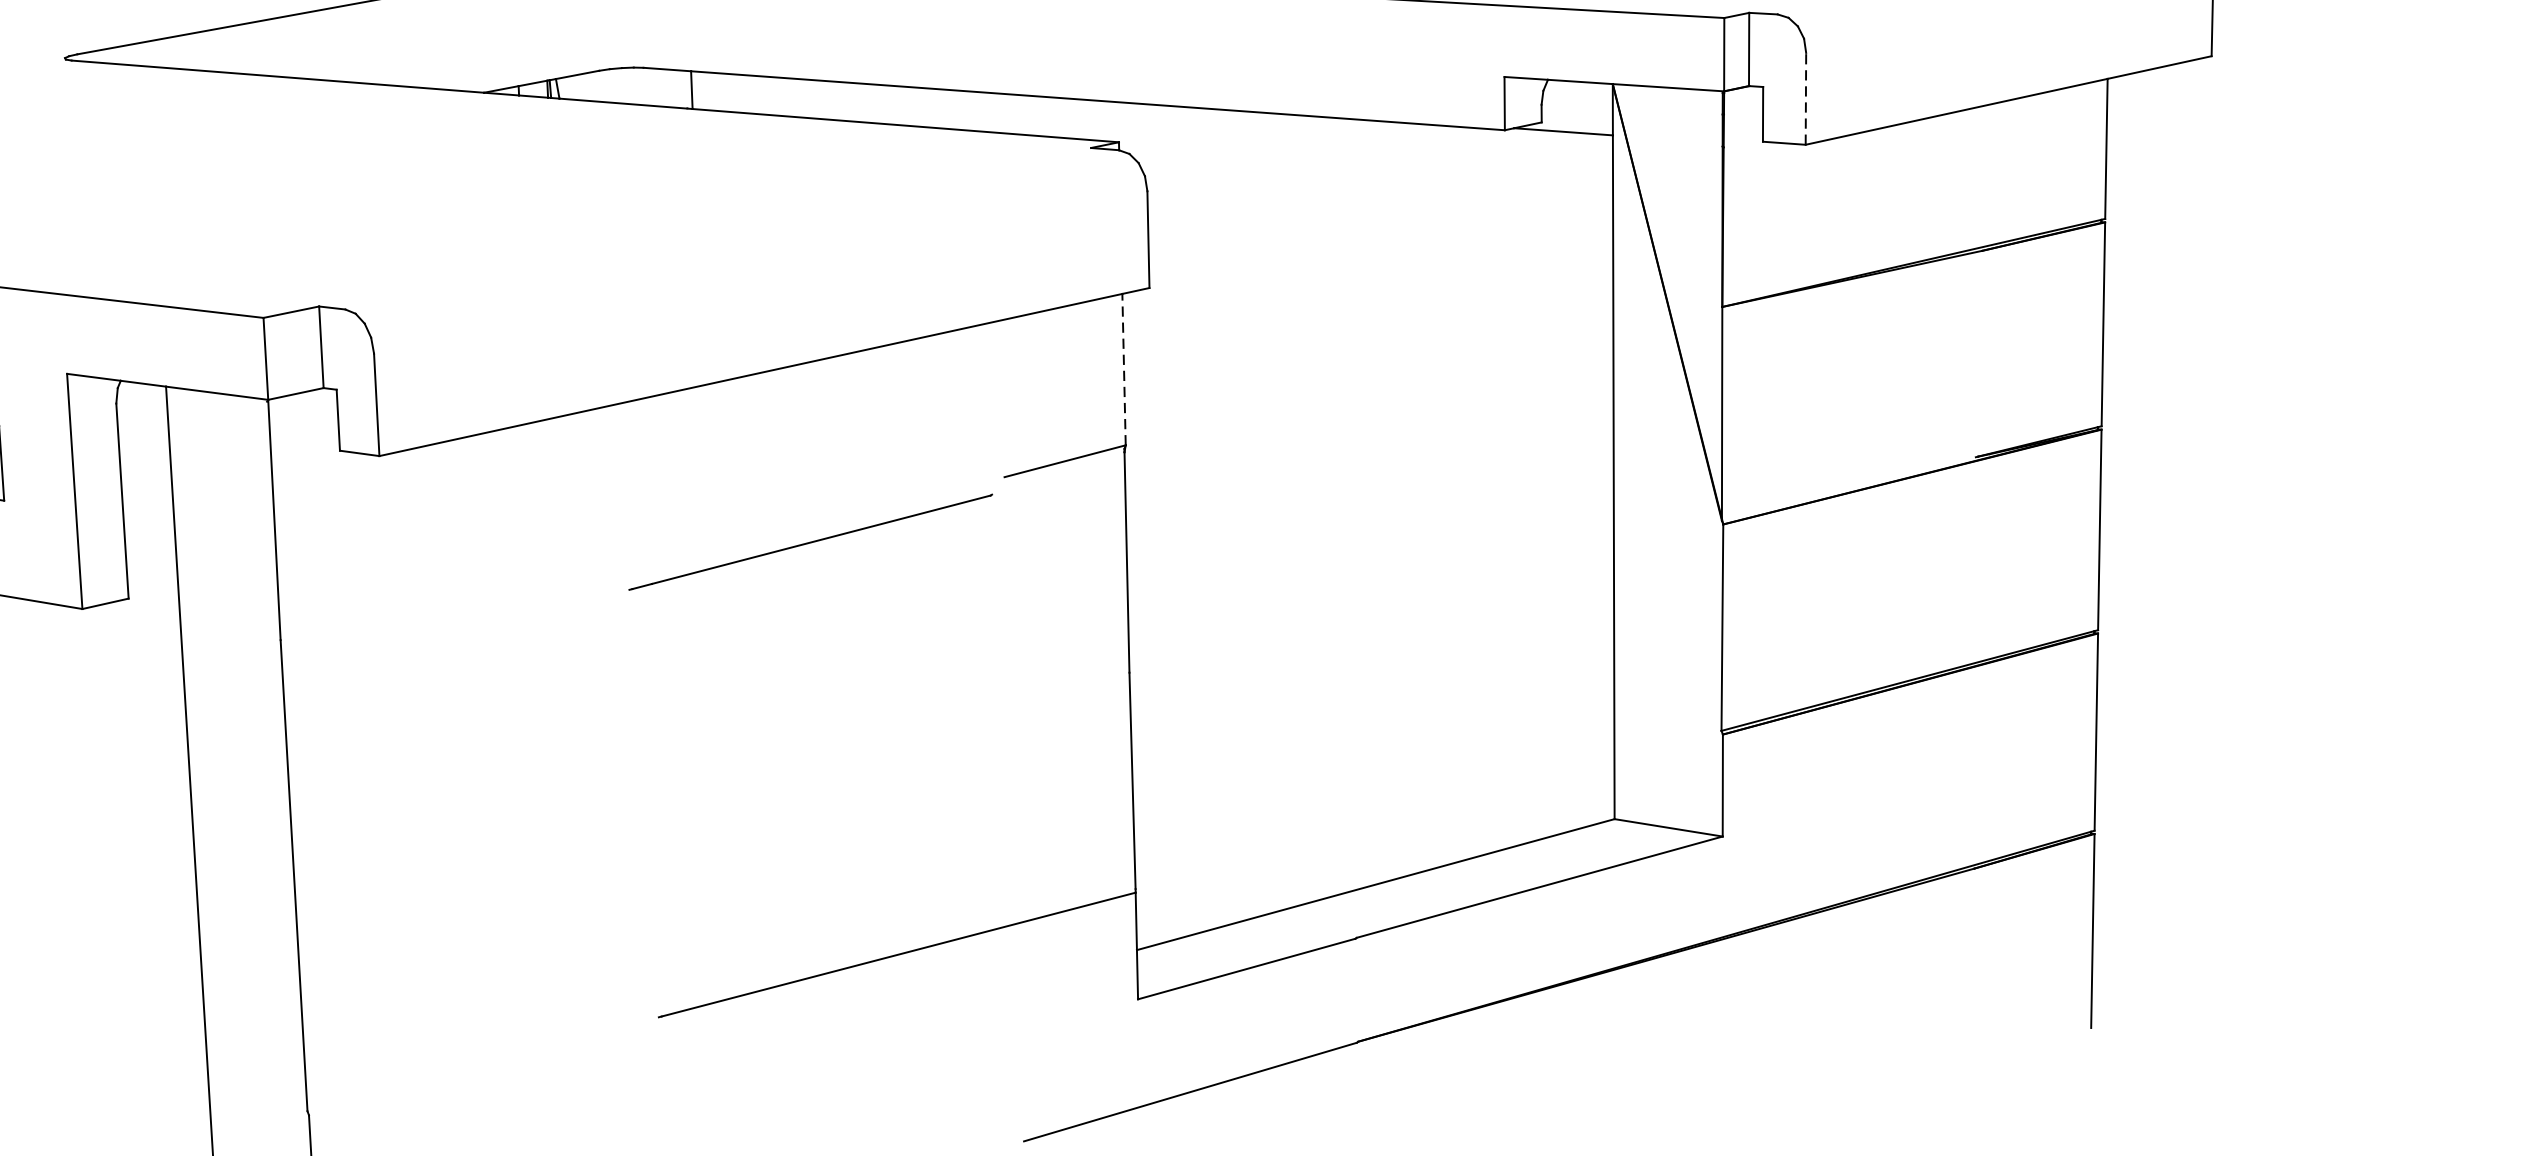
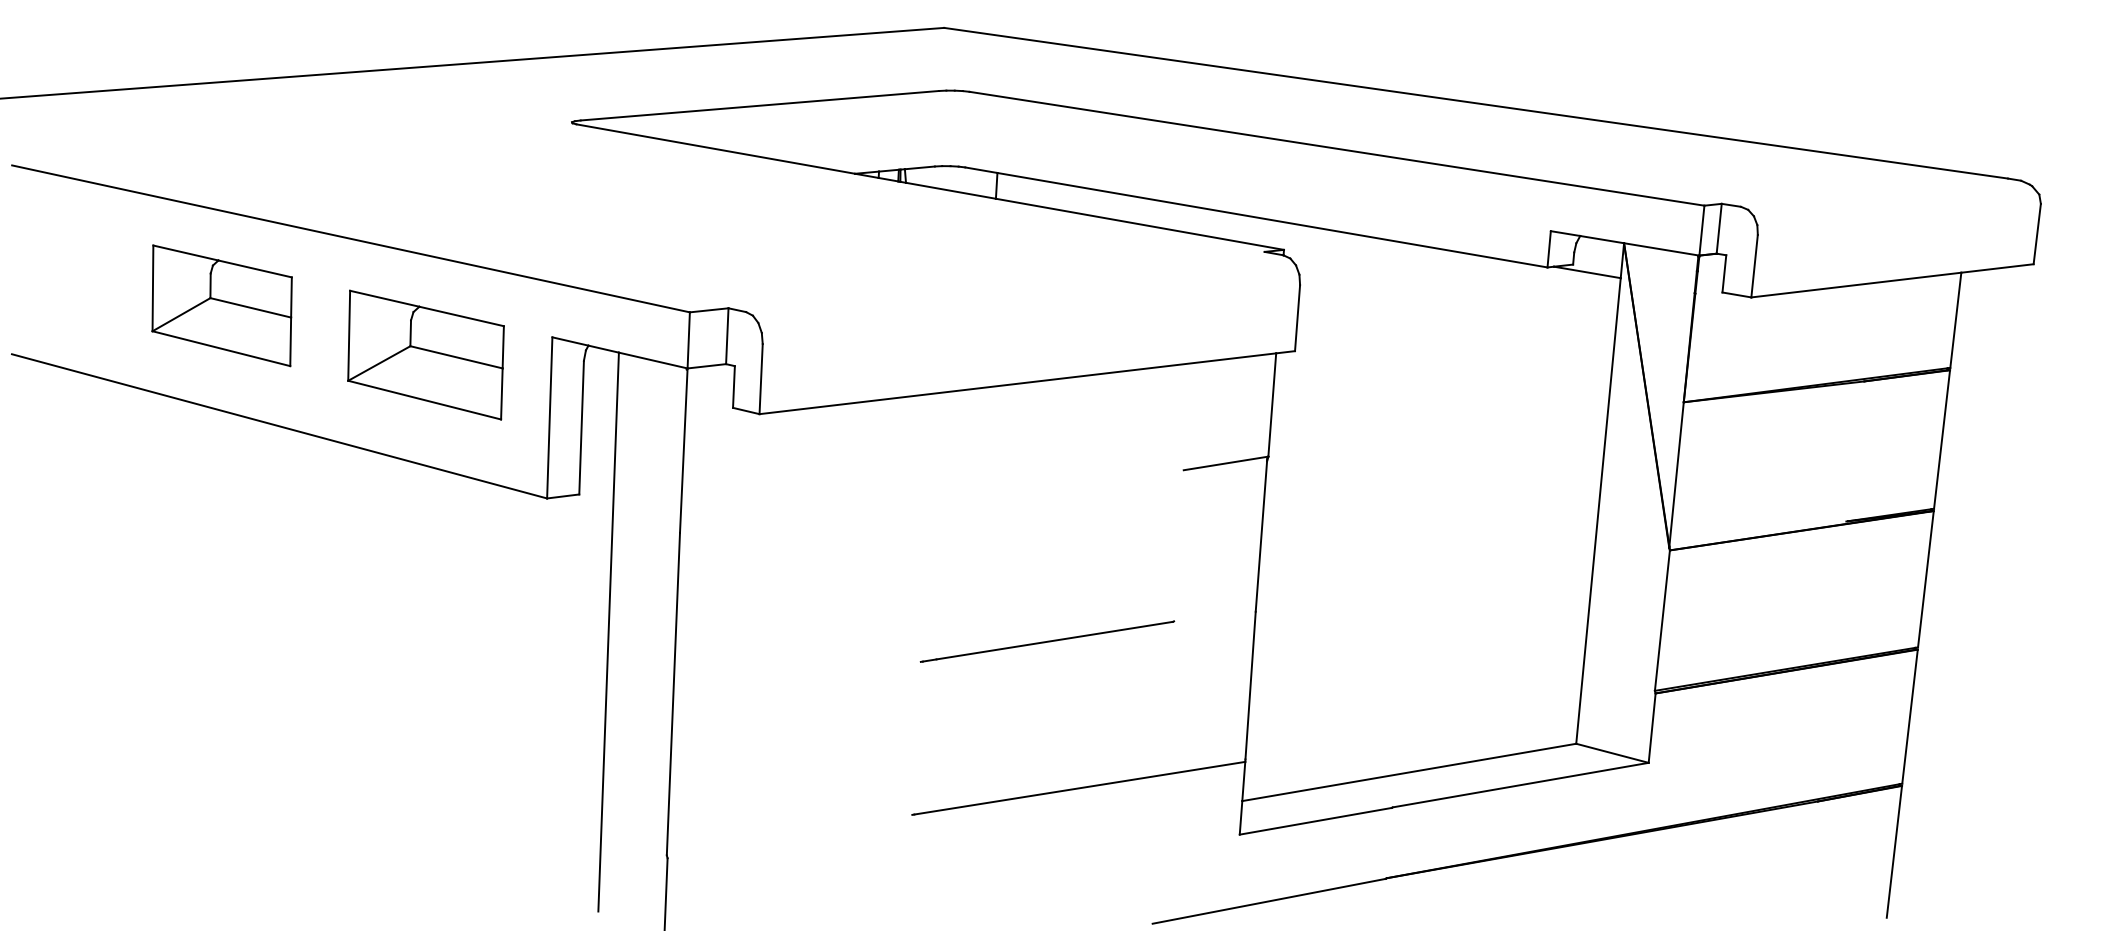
line: (1805, 97) -> (1754, 265), dashed -> solid
line: (1124, 370) -> (1272, 405), dashed -> solid
line: (810, 542) -> (1047, 641), moved

